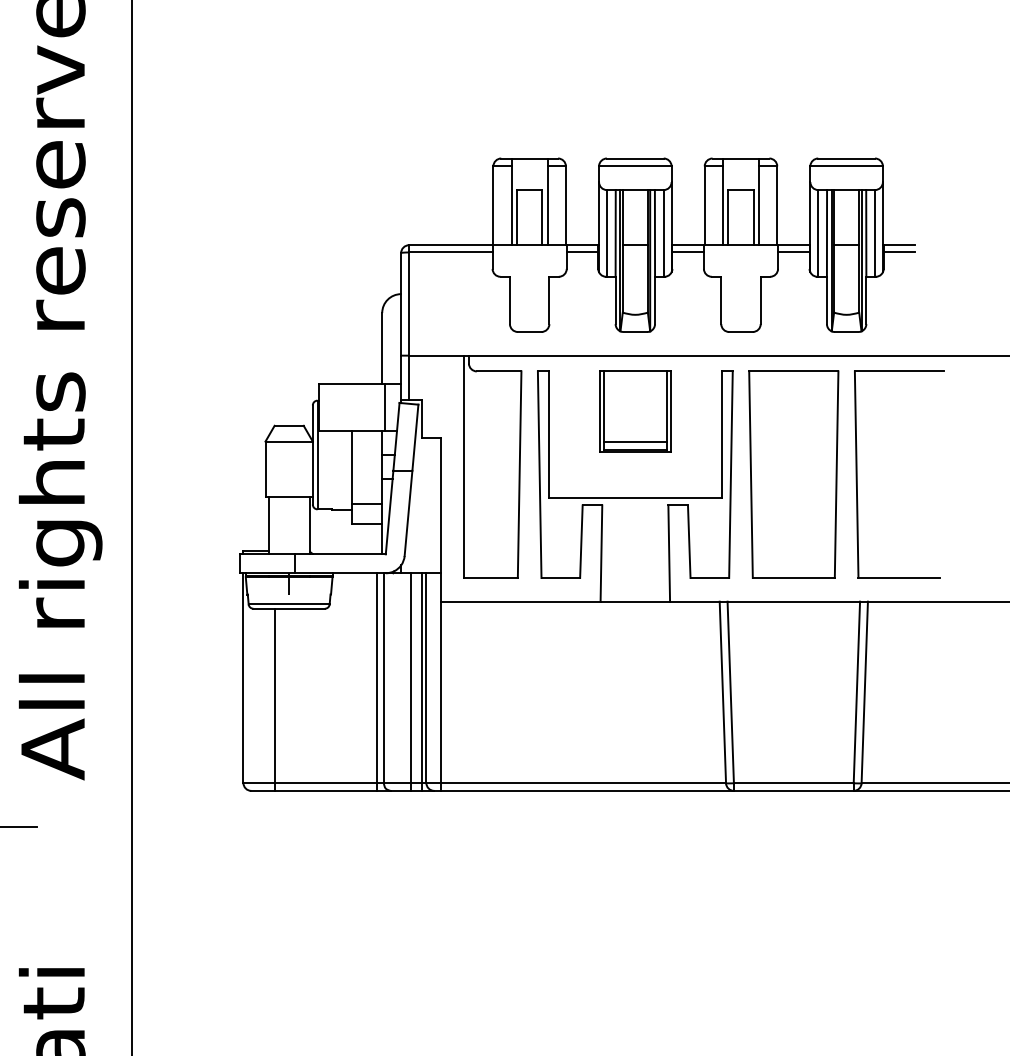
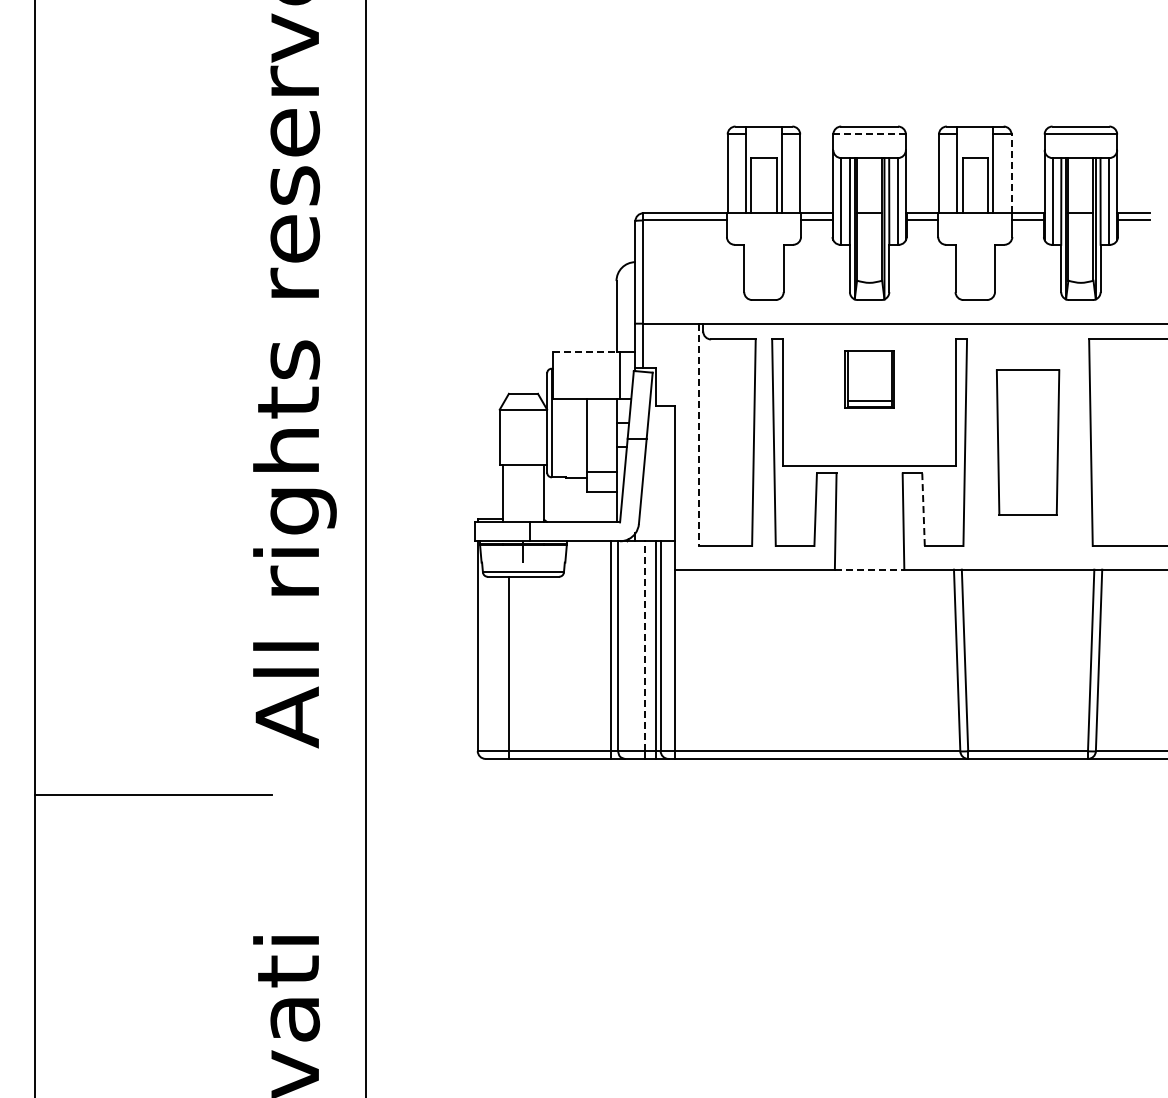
line: (636, 165) -> (870, 133), solid -> dashed
line: (777, 205) -> (1011, 173), solid -> dashed
line: (350, 384) -> (584, 352), solid -> dashed
part: (635, 411) -> (869, 379), size x0.7
line: (464, 467) -> (698, 435), solid -> dashed
part: (793, 474) -> (1027, 442), size x0.7
line: (689, 541) -> (923, 509), solid -> dashed
line: (635, 601) -> (869, 569), solid -> dashed
line: (411, 678) -> (645, 646), solid -> dashed

